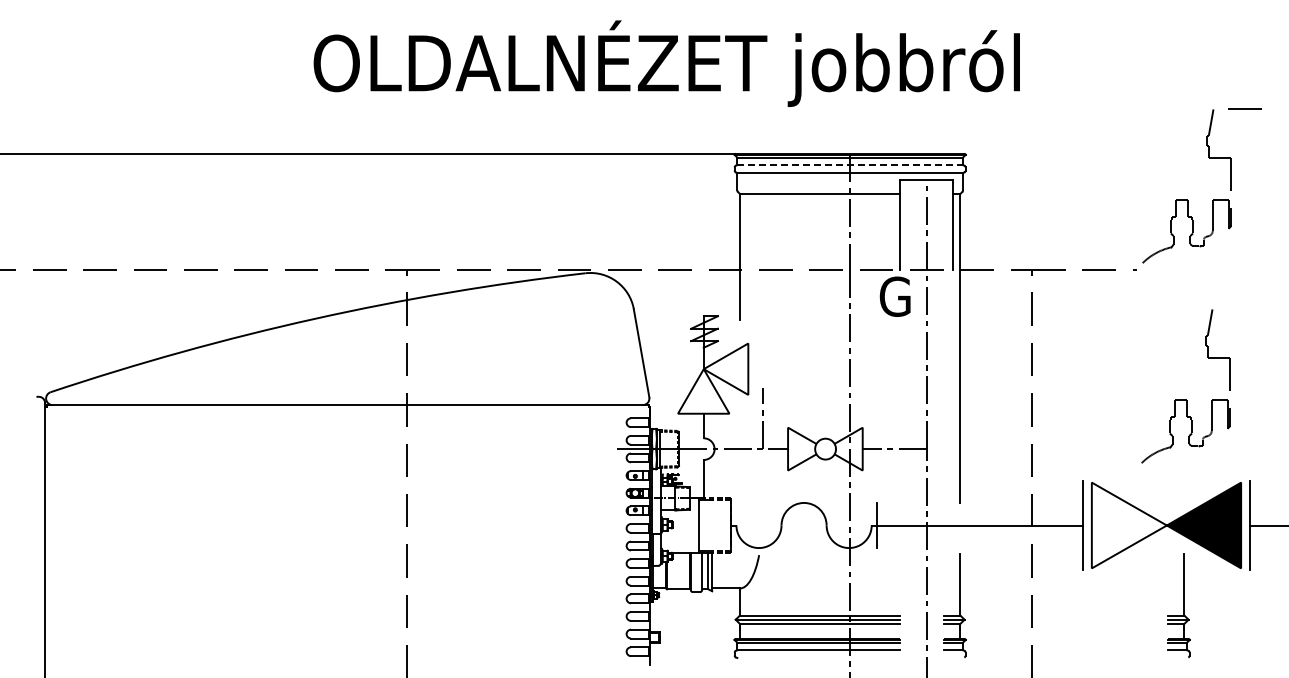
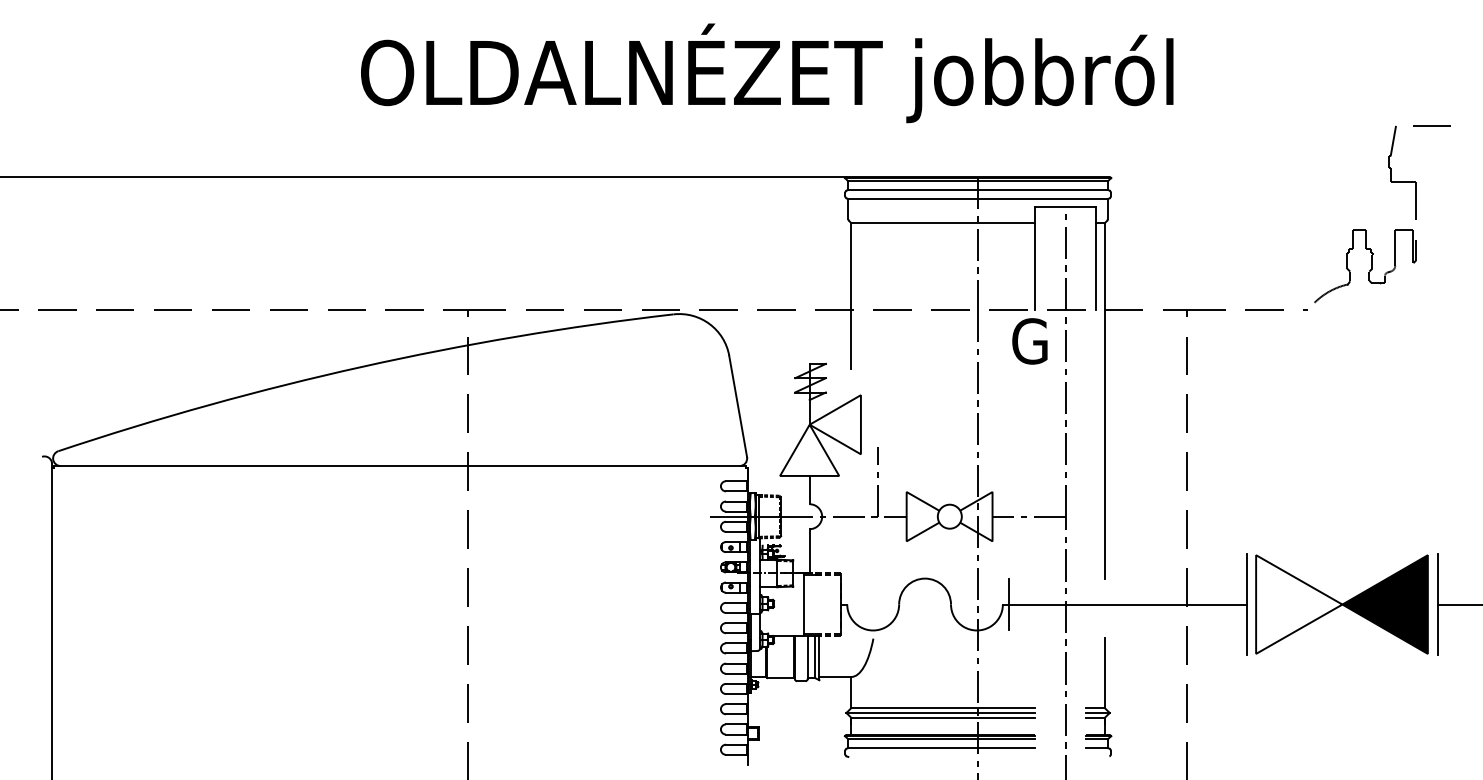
line: (850, 165) -> (978, 190), dashed -> solid
part: (1185, 399) -> (1363, 459), removed
part: (1178, 605) -> (1355, 696), removed

